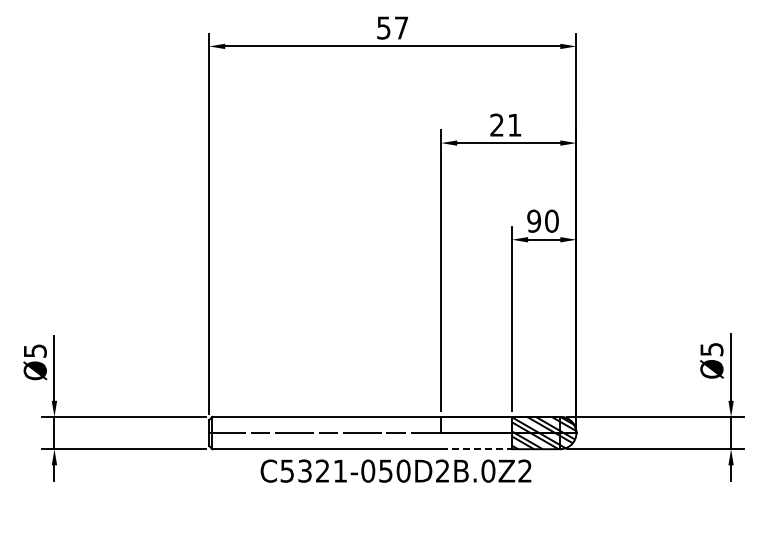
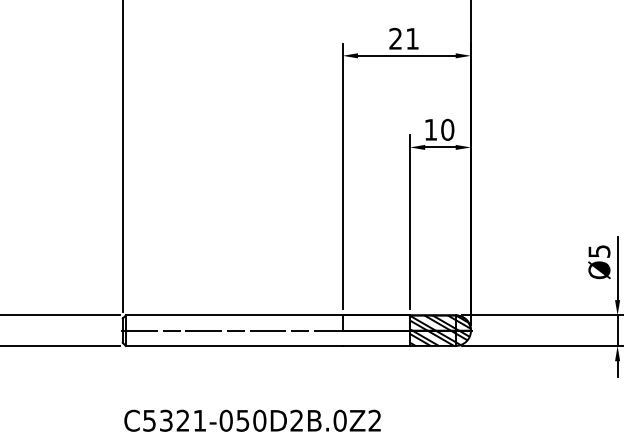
text: (534, 220) -> (431, 129), 90 -> 10
line: (477, 449) -> (377, 346), dashed -> solid
text: (395, 470) -> (252, 420), moved

